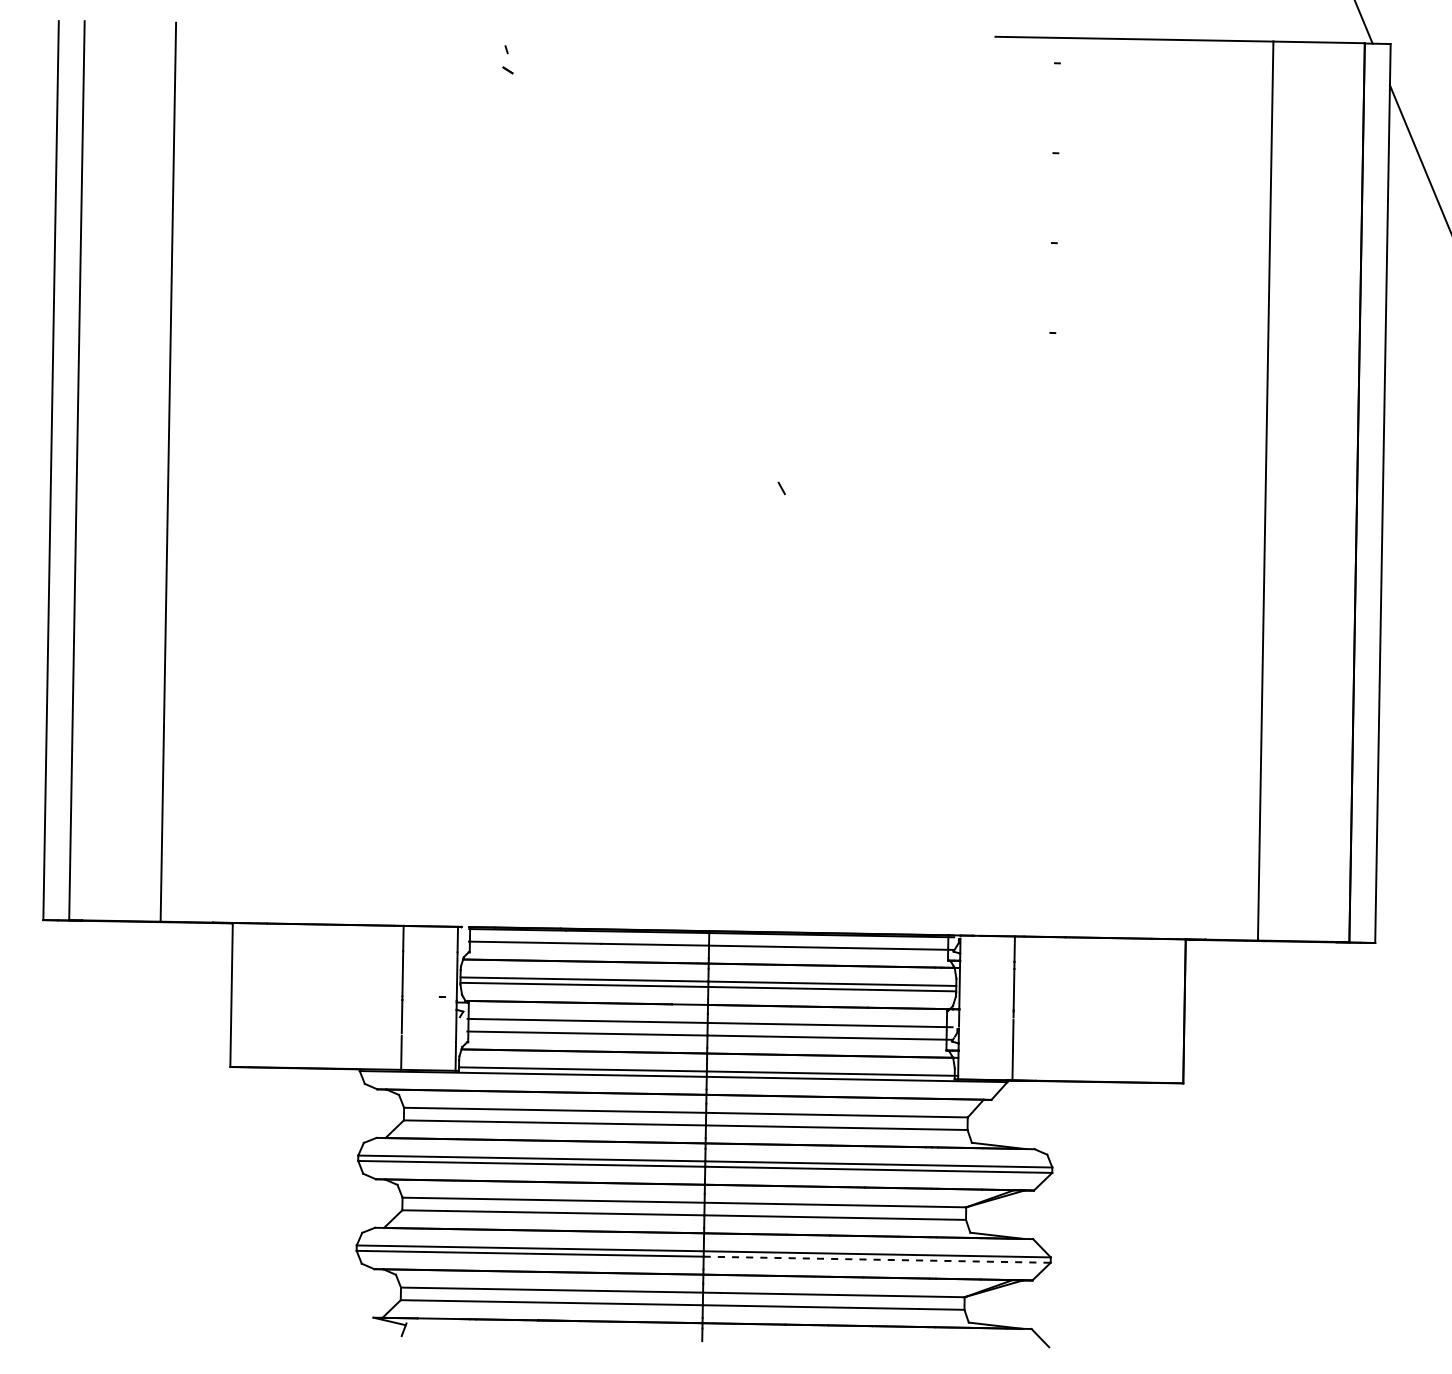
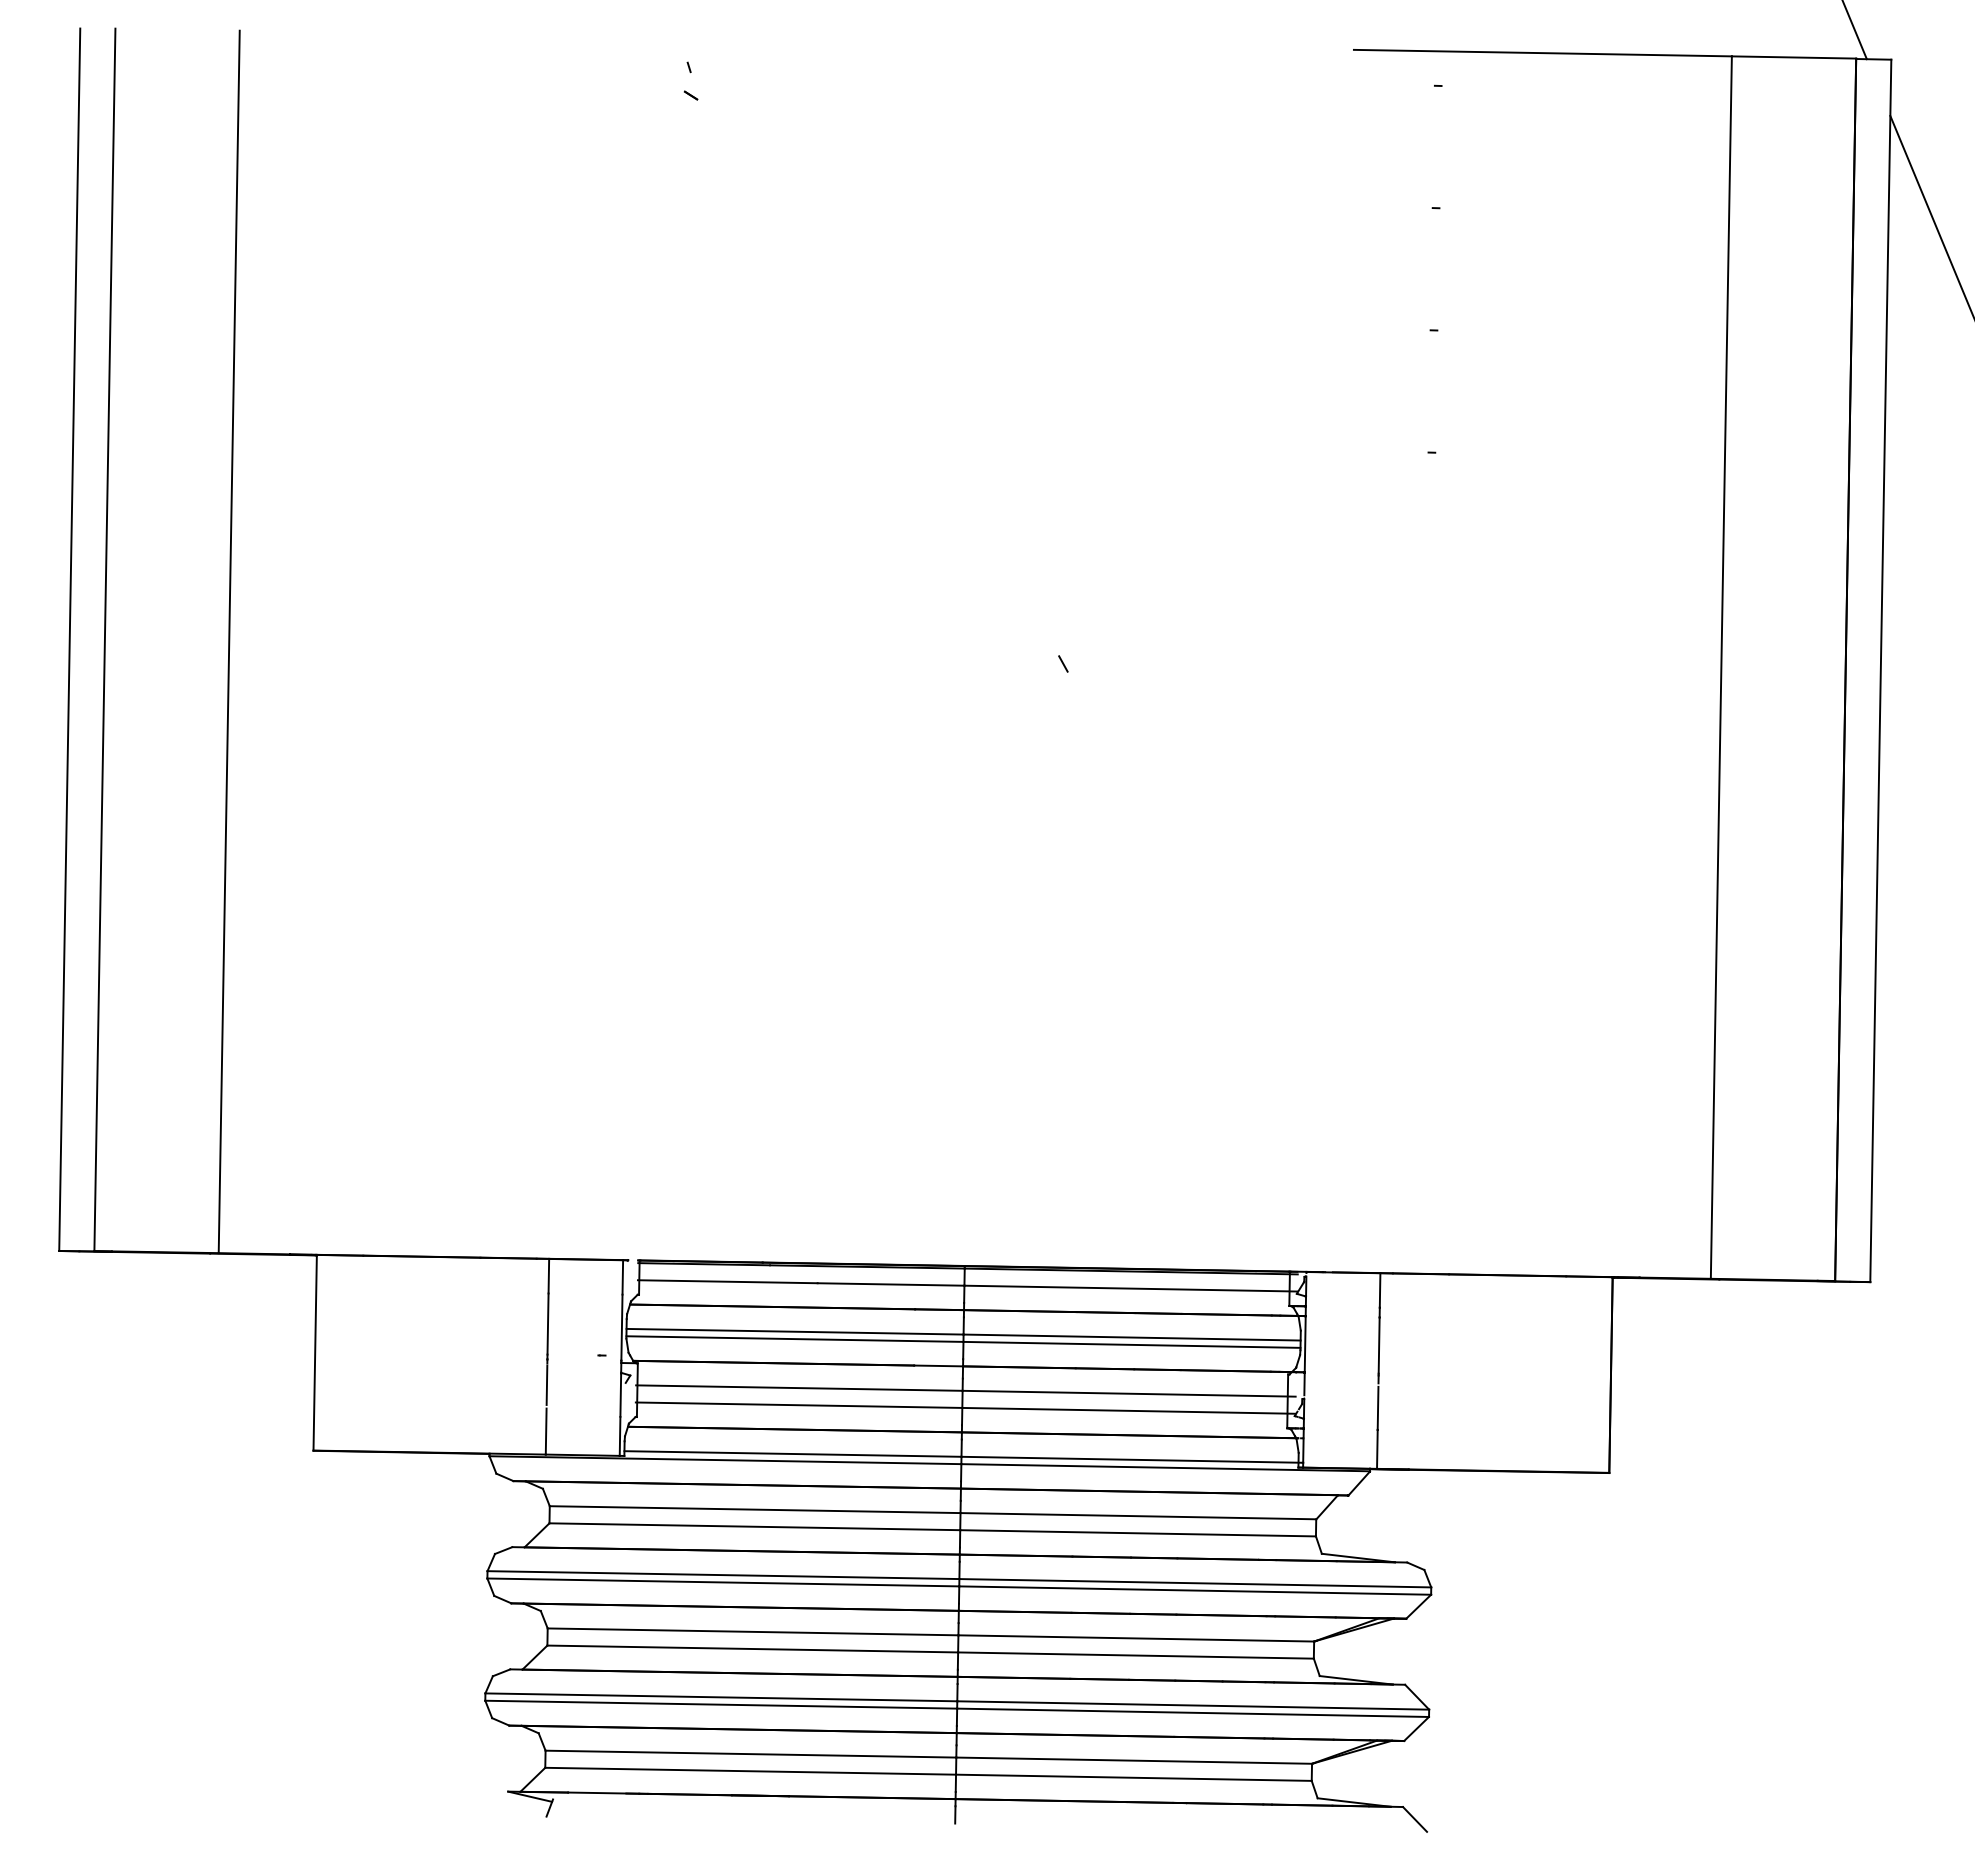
line: (877, 1259) -> (1193, 1712), dashed -> solid

